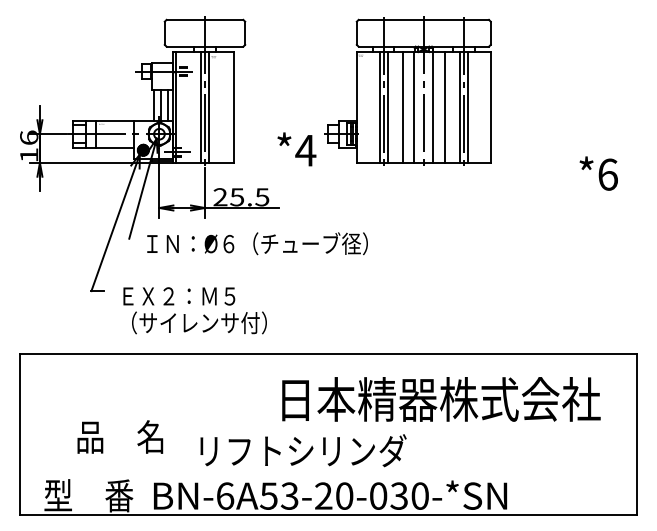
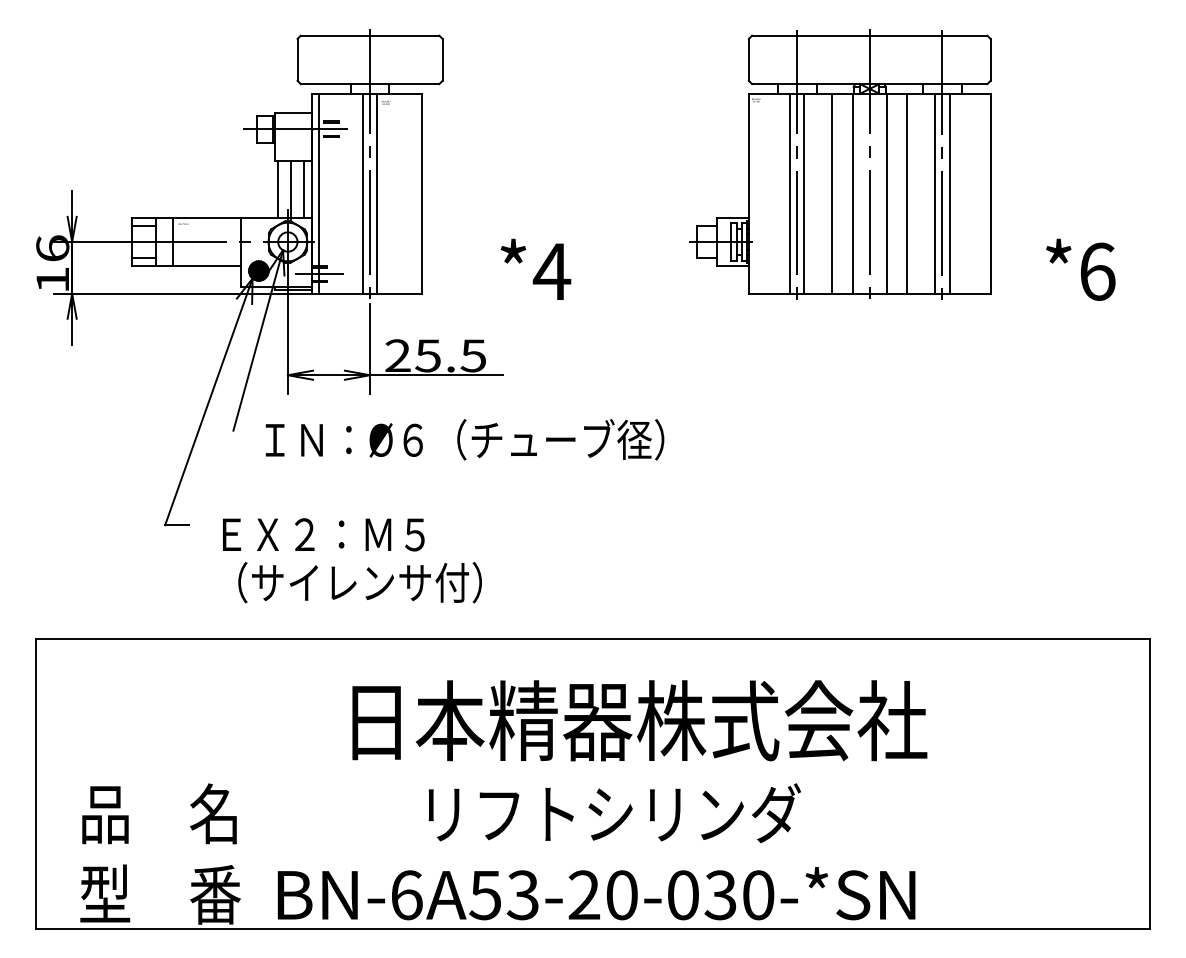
part: (407, 90) -> (840, 163), moved
text: (598, 173) -> (1080, 269), moved
text: (441, 399) -> (639, 720), moved
text: (120, 436) -> (159, 812), moved
text: (303, 450) -> (614, 812), moved

